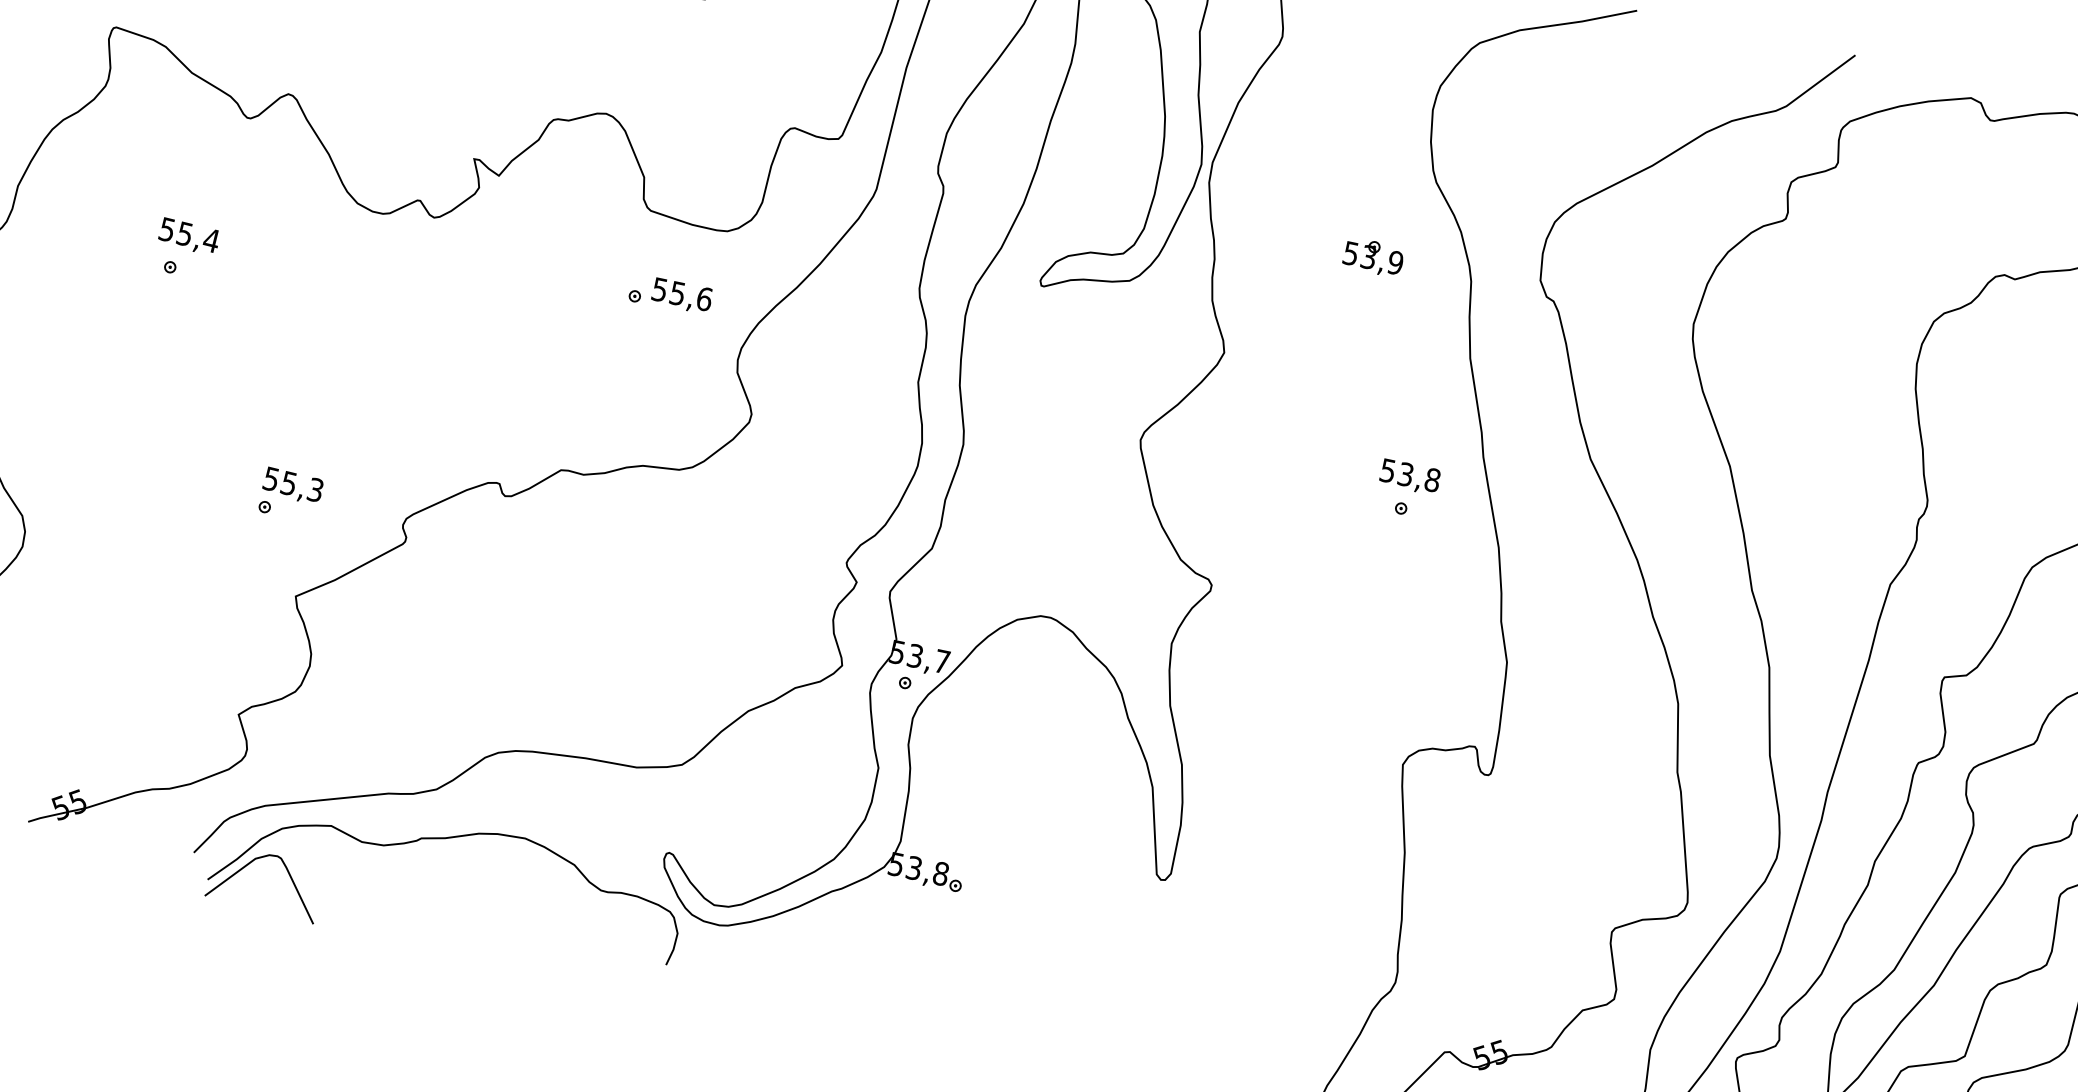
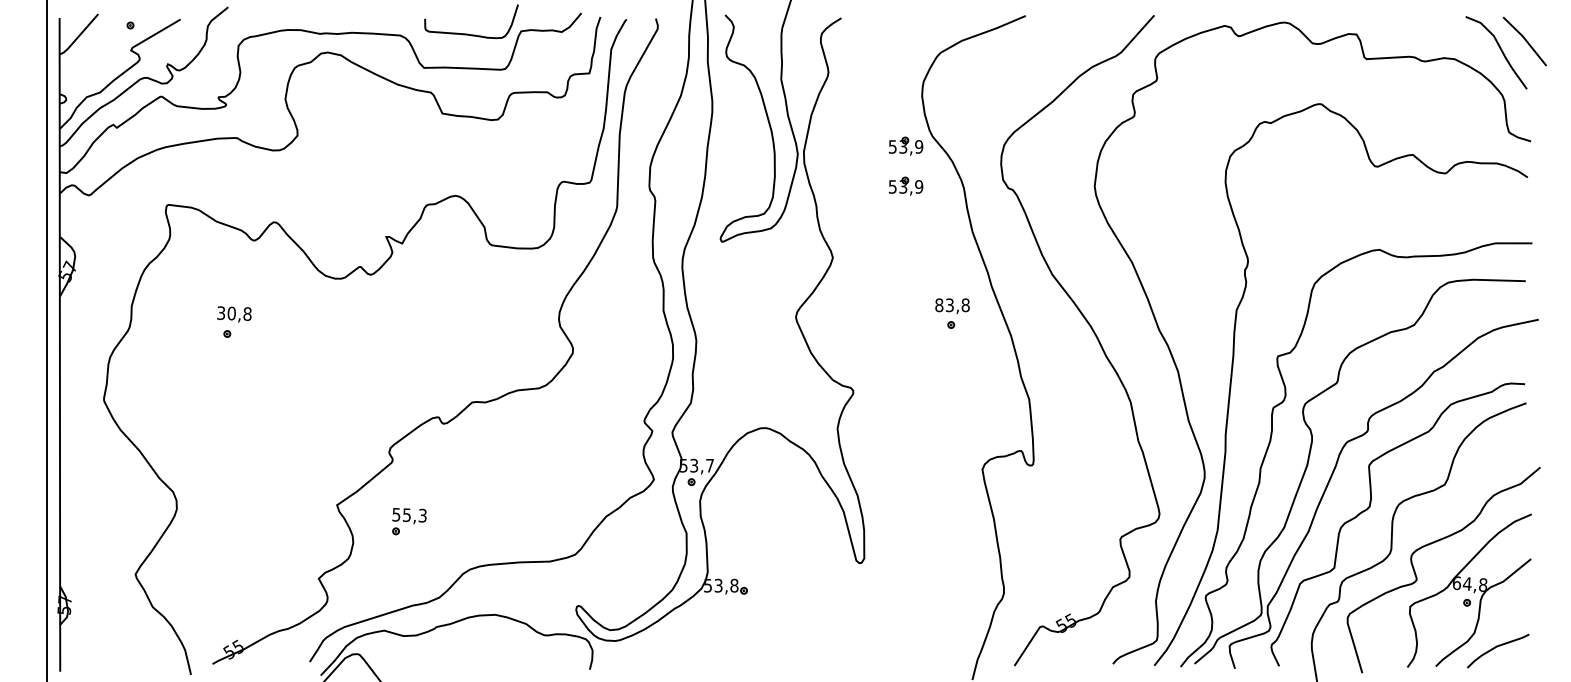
part: (1387, 187) -> (905, 145), added
text: (189, 235) -> (234, 313), 55,4 -> 30,8
part: (670, 294) -> (513, 290), removed
text: (1388, 471) -> (939, 305), 53,8 -> 83,8
part: (291, 495) -> (409, 521), moved

